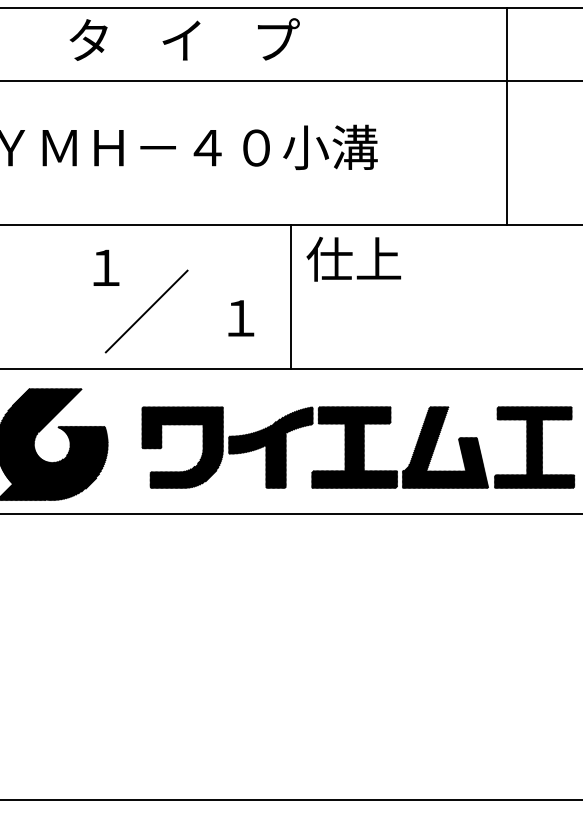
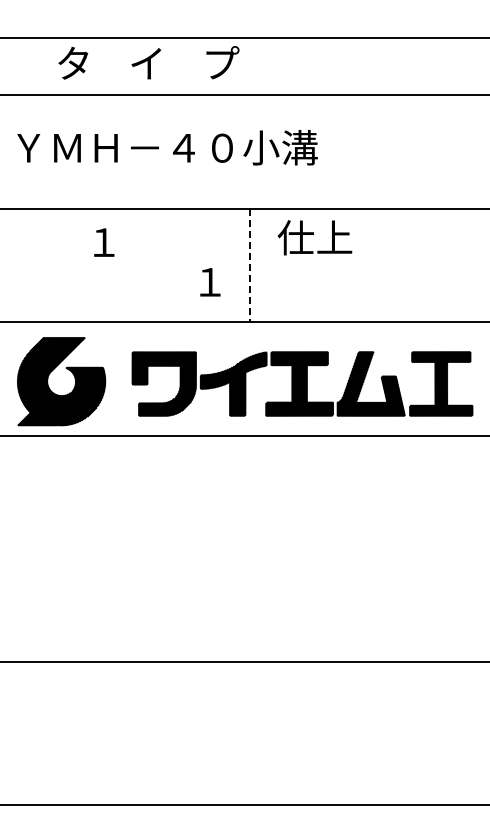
text: (184, 39) -> (148, 62), moved
line: (506, 116) -> (419, 123), removed
text: (353, 258) -> (314, 237), moved
line: (290, 297) -> (249, 265), solid -> dashed
line: (146, 310) -> (135, 276), removed

